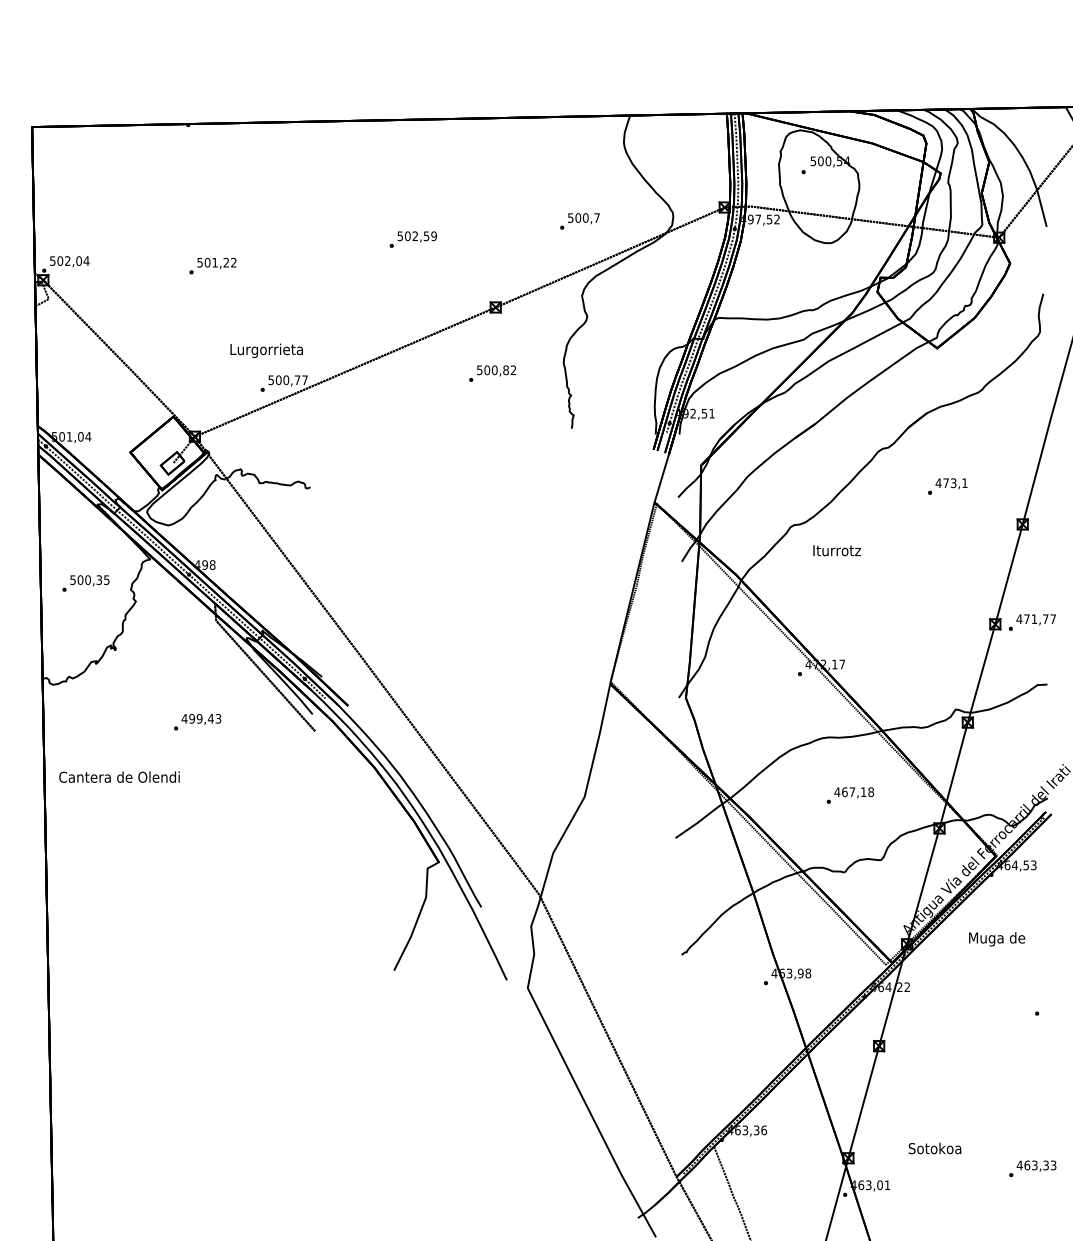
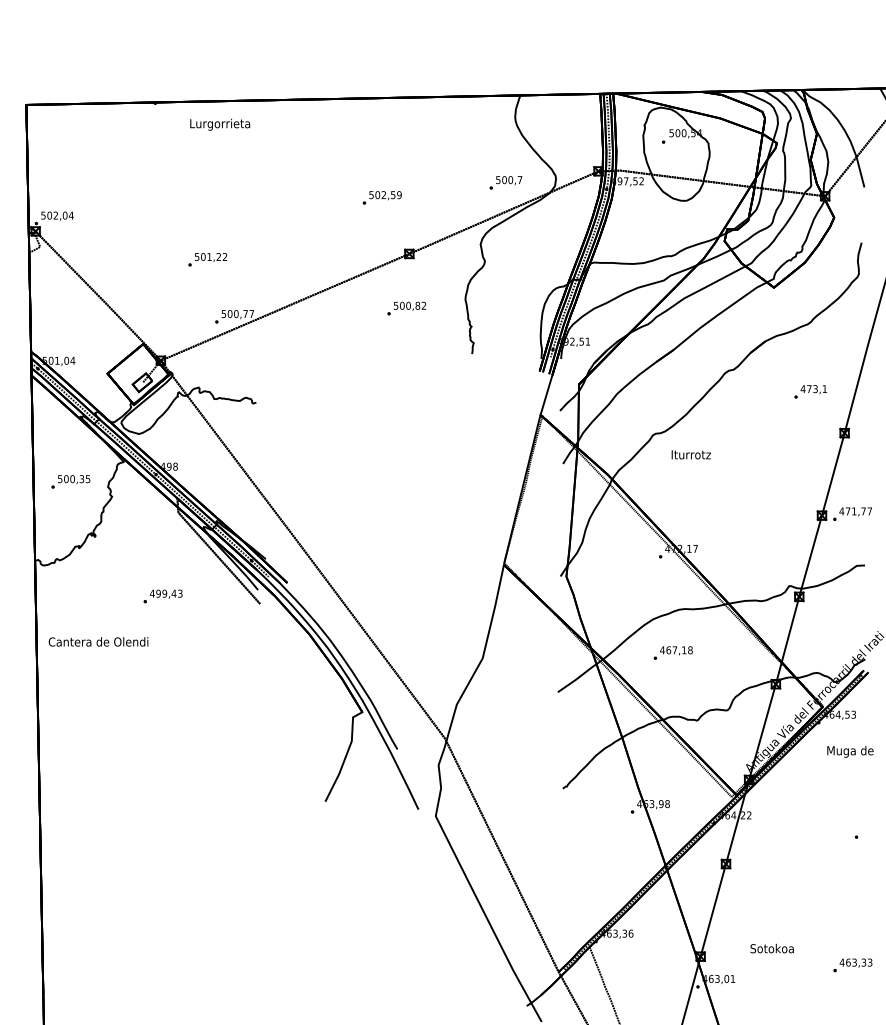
text: (579, 220) -> (505, 182), moved
text: (412, 239) -> (381, 197), moved
text: (212, 265) -> (207, 259), moved
text: (267, 350) -> (220, 124), moved
text: (947, 486) -> (810, 391), moved
text: (849, 794) -> (672, 652), moved
text: (997, 938) -> (850, 751), moved

